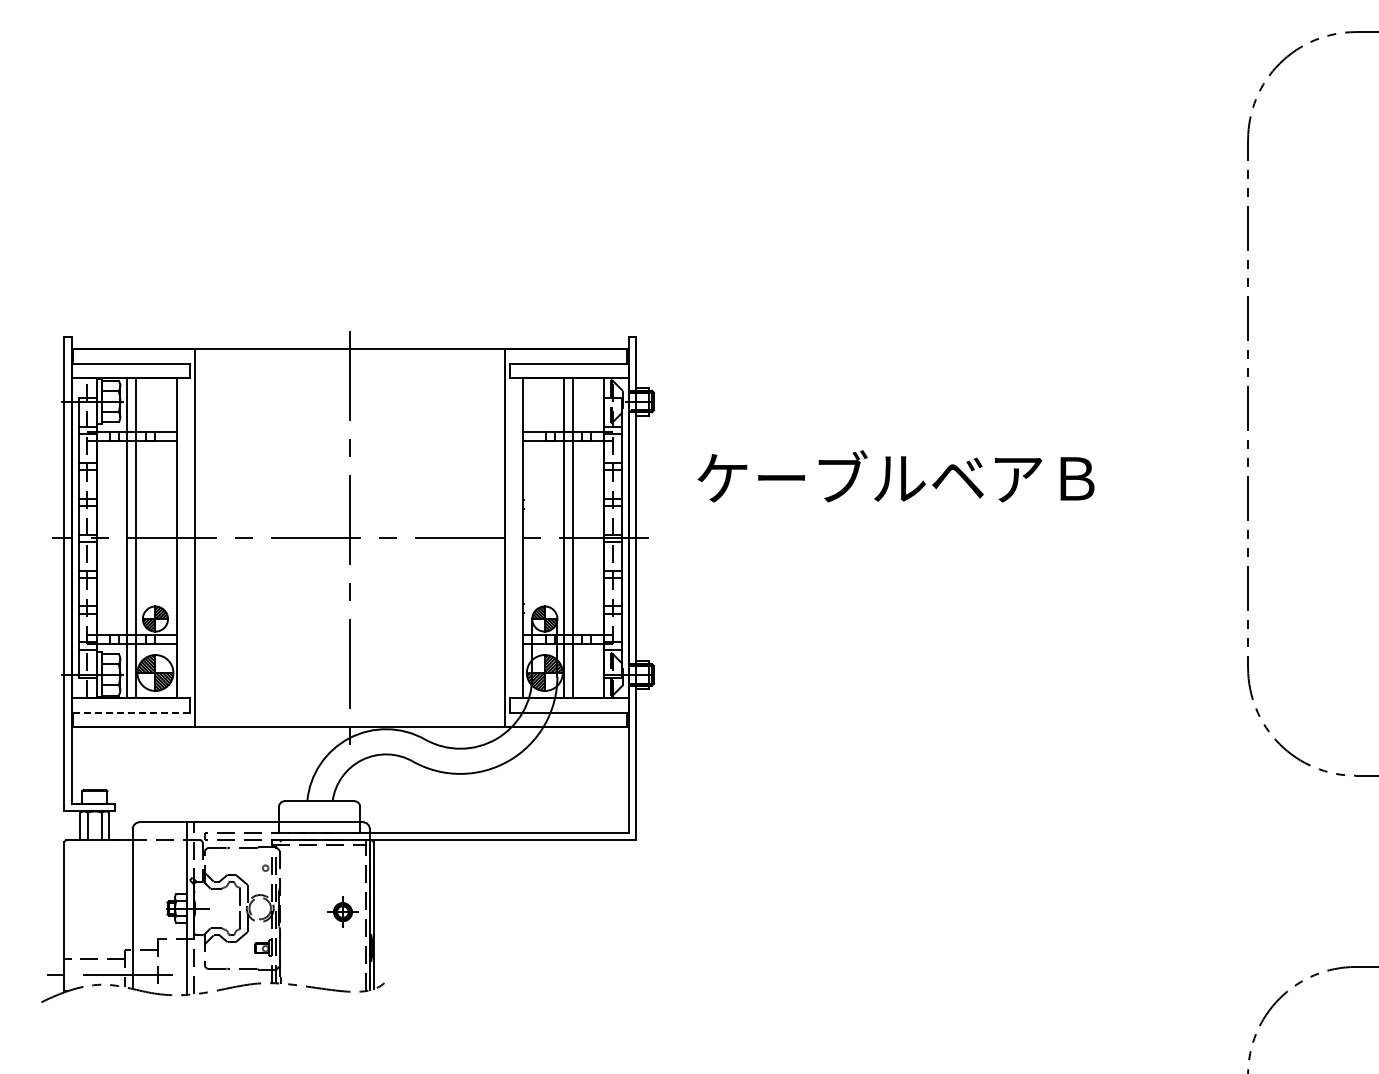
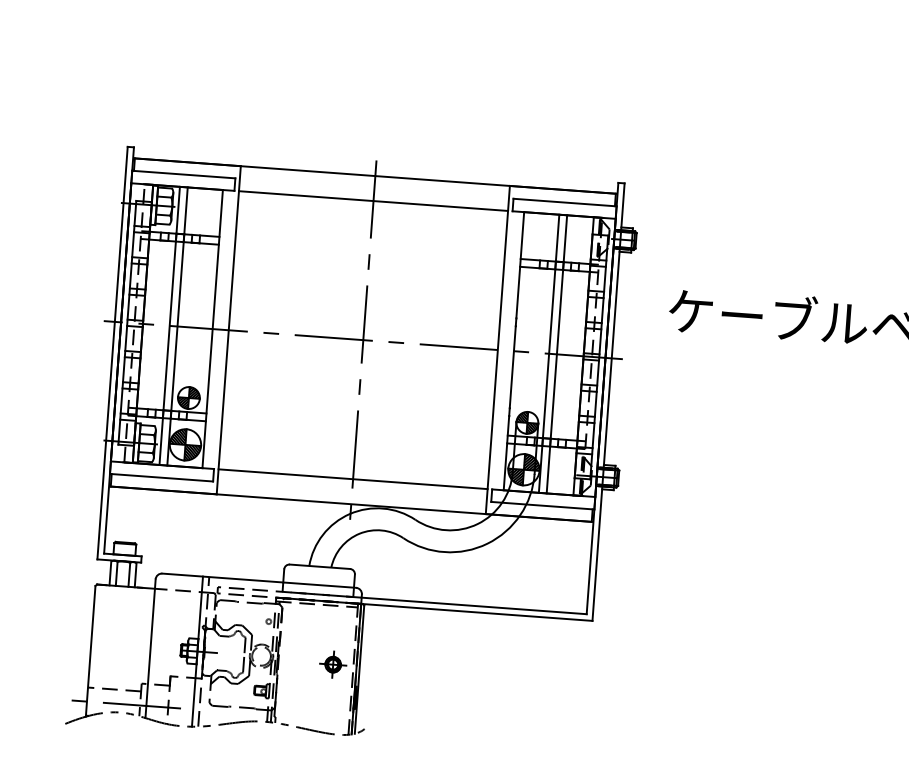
line: (349, 378) -> (372, 201), added
line: (349, 698) -> (352, 479), added
line: (130, 712) -> (161, 477), dashed -> solid

